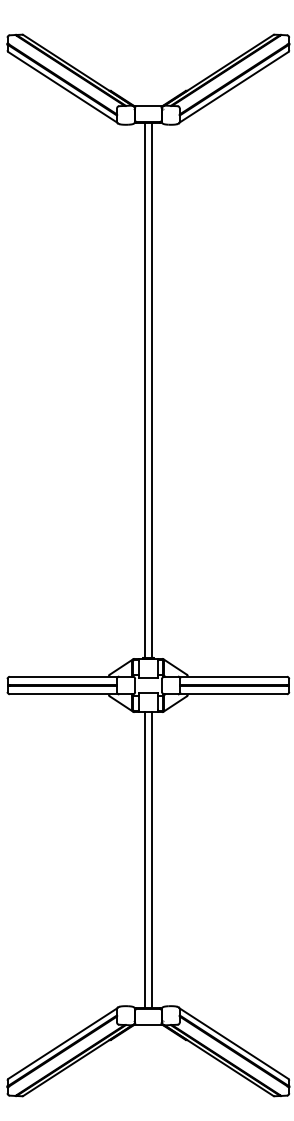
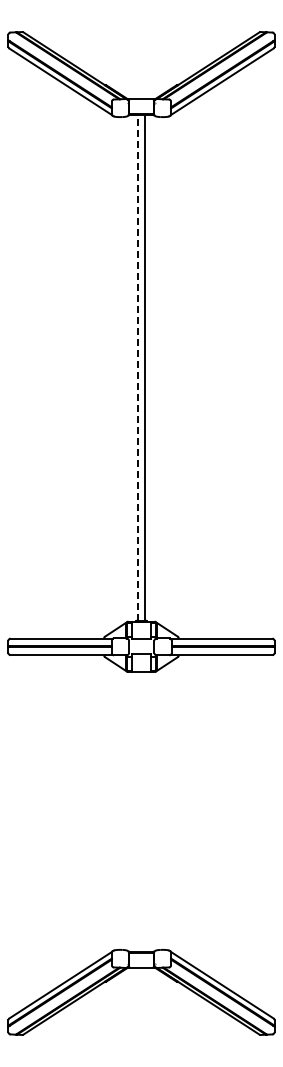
line: (144, 390) -> (137, 368), solid -> dashed
line: (144, 859) -> (137, 811), removed
line: (152, 859) -> (145, 811), removed

